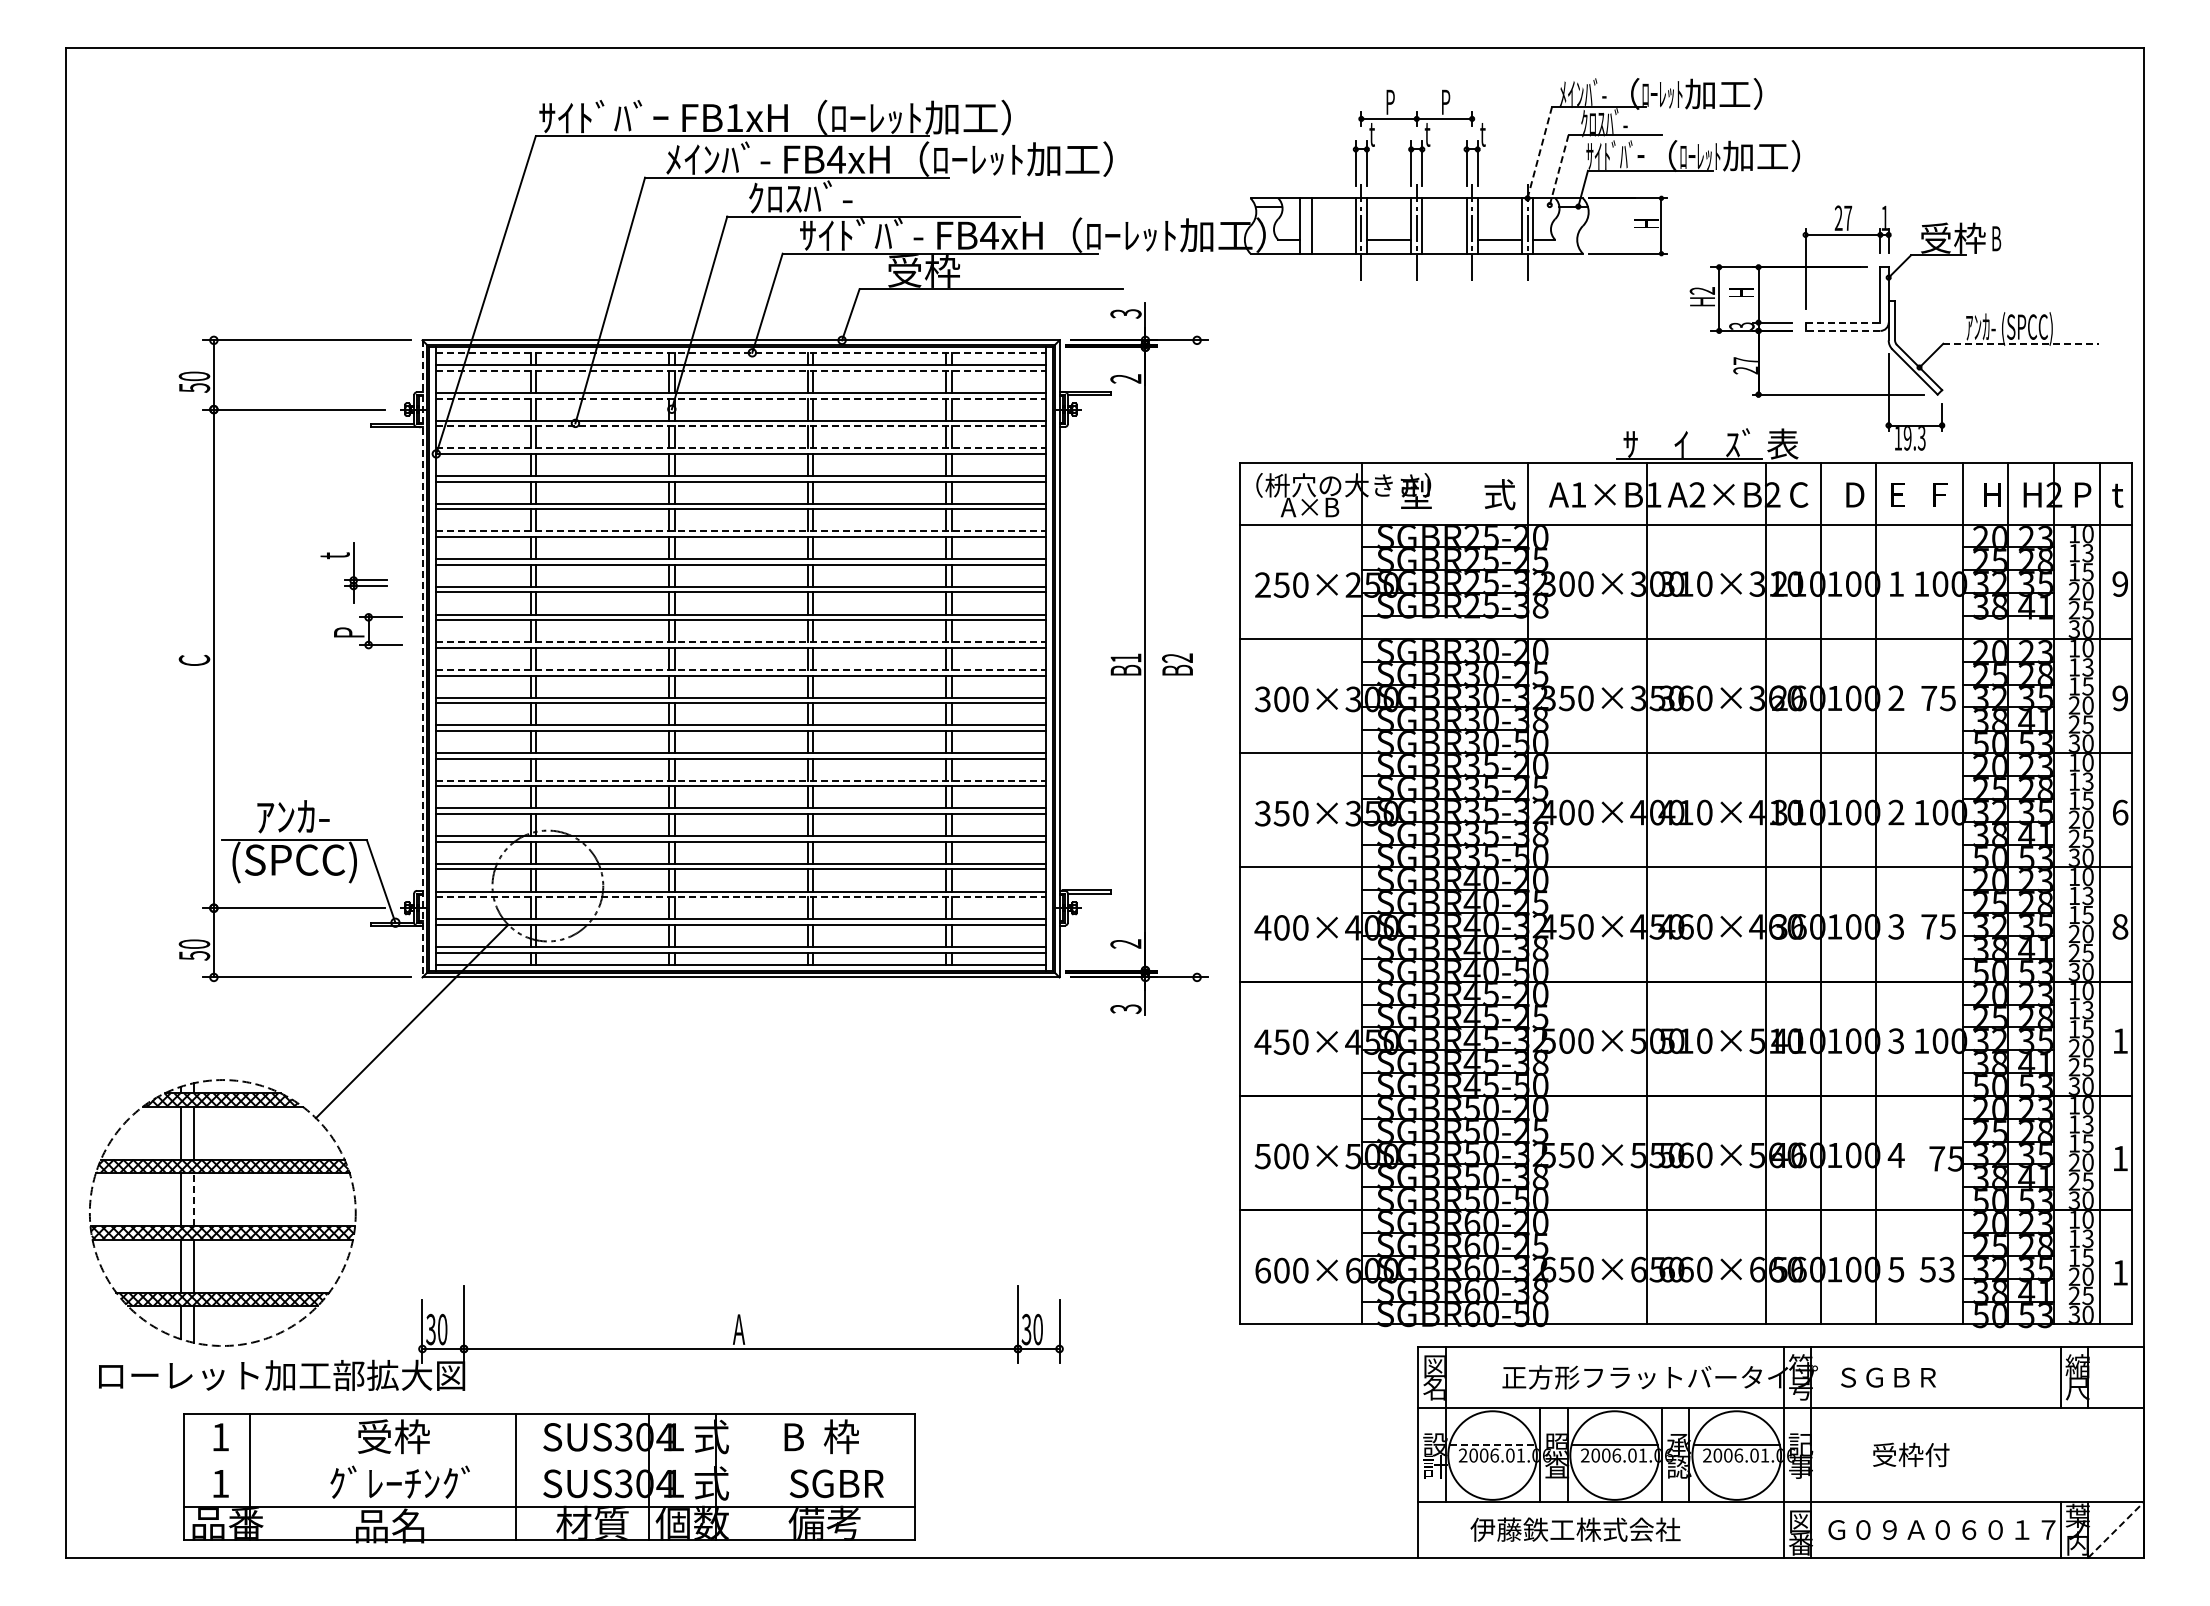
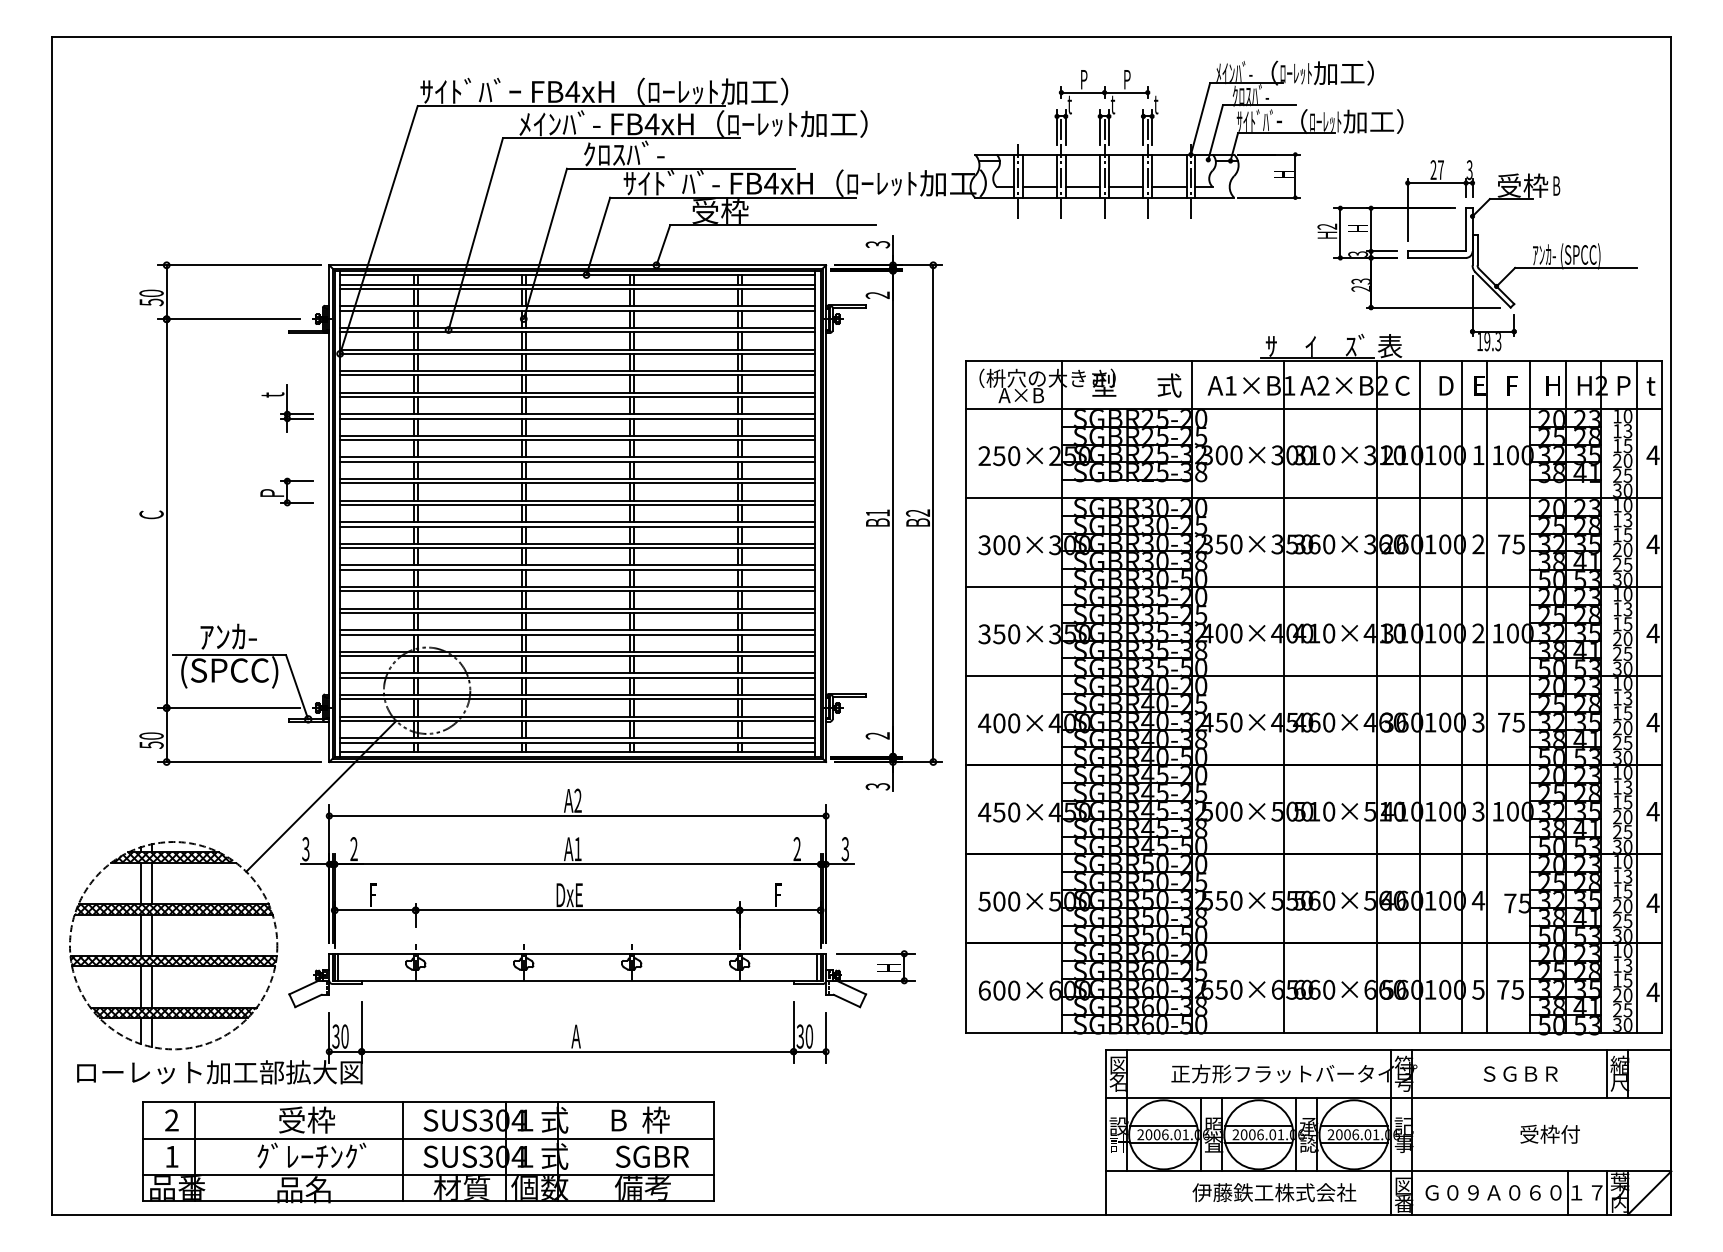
text: (734, 117) -> (572, 91), FB1xH -> FB4xH
line: (1539, 153) -> (1200, 119), dashed -> solid
line: (1361, 166) -> (1061, 129), added
line: (1416, 166) -> (1104, 129), added
line: (1472, 166) -> (1148, 129), added
line: (1559, 170) -> (1215, 132), dashed -> solid
text: (1884, 218) -> (1469, 170), 1 -> 3
line: (1305, 232) -> (1017, 181), added
line: (1333, 239) -> (1039, 186), added
line: (1444, 239) -> (1126, 186), added
line: (1843, 322) -> (1437, 251), dashed -> solid
line: (1842, 330) -> (1436, 257), dashed -> solid
line: (2021, 343) -> (1576, 267), dashed -> solid
line: (741, 352) -> (578, 274), dashed -> solid
text: (1745, 361) -> (1360, 281), 27 -> 23
line: (741, 370) -> (578, 288), dashed -> solid
line: (741, 398) -> (578, 310), dashed -> solid
line: (741, 426) -> (578, 332), dashed -> solid
line: (741, 448) -> (578, 349), dashed -> solid
line: (741, 531) -> (578, 414), dashed -> solid
part: (353, 572) -> (287, 408), moved
text: (2119, 583) -> (1652, 454), 9 -> 4
line: (741, 642) -> (578, 500), dashed -> solid
line: (422, 658) -> (329, 513), dashed -> solid
line: (1197, 658) -> (933, 513), added
line: (741, 669) -> (578, 521), dashed -> solid
text: (2119, 698) -> (1652, 544), 9 -> 4
line: (741, 780) -> (578, 608), dashed -> solid
text: (2119, 812) -> (1652, 633), 6 -> 4
line: (1907, 893) -> (1487, 696), added
line: (741, 897) -> (578, 699), dashed -> solid
text: (2119, 926) -> (1652, 722), 8 -> 4
text: (2119, 1040) -> (1652, 811), 1 -> 4
part: (772, 1151) -> (602, 897), added
text: (2119, 1158) -> (1652, 903), 1 -> 4
line: (194, 1199) -> (151, 935), dashed -> solid
text: (1936, 1269) -> (1509, 989), 53 -> 75
text: (2119, 1272) -> (1652, 992), 1 -> 4
text: (1888, 1377) -> (1520, 1073), moved
text: (220, 1437) -> (171, 1120), 1 -> 2
line: (1492, 1444) -> (1163, 1126), dashed -> solid
text: (1911, 1454) -> (1550, 1133), moved
line: (549, 1460) -> (428, 1138), added
line: (1492, 1466) -> (1163, 1143), added
line: (1614, 1466) -> (1258, 1143), added
line: (1736, 1466) -> (1353, 1143), added
text: (1575, 1529) -> (1274, 1192), moved
line: (2010, 1529) -> (1567, 1192), added
line: (2116, 1529) -> (1650, 1192), dashed -> solid

